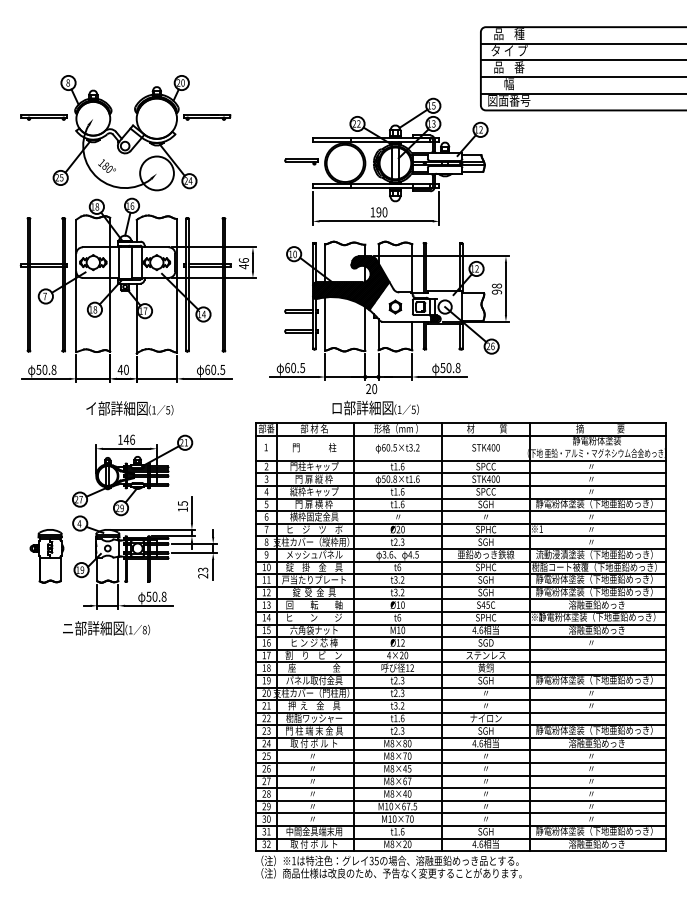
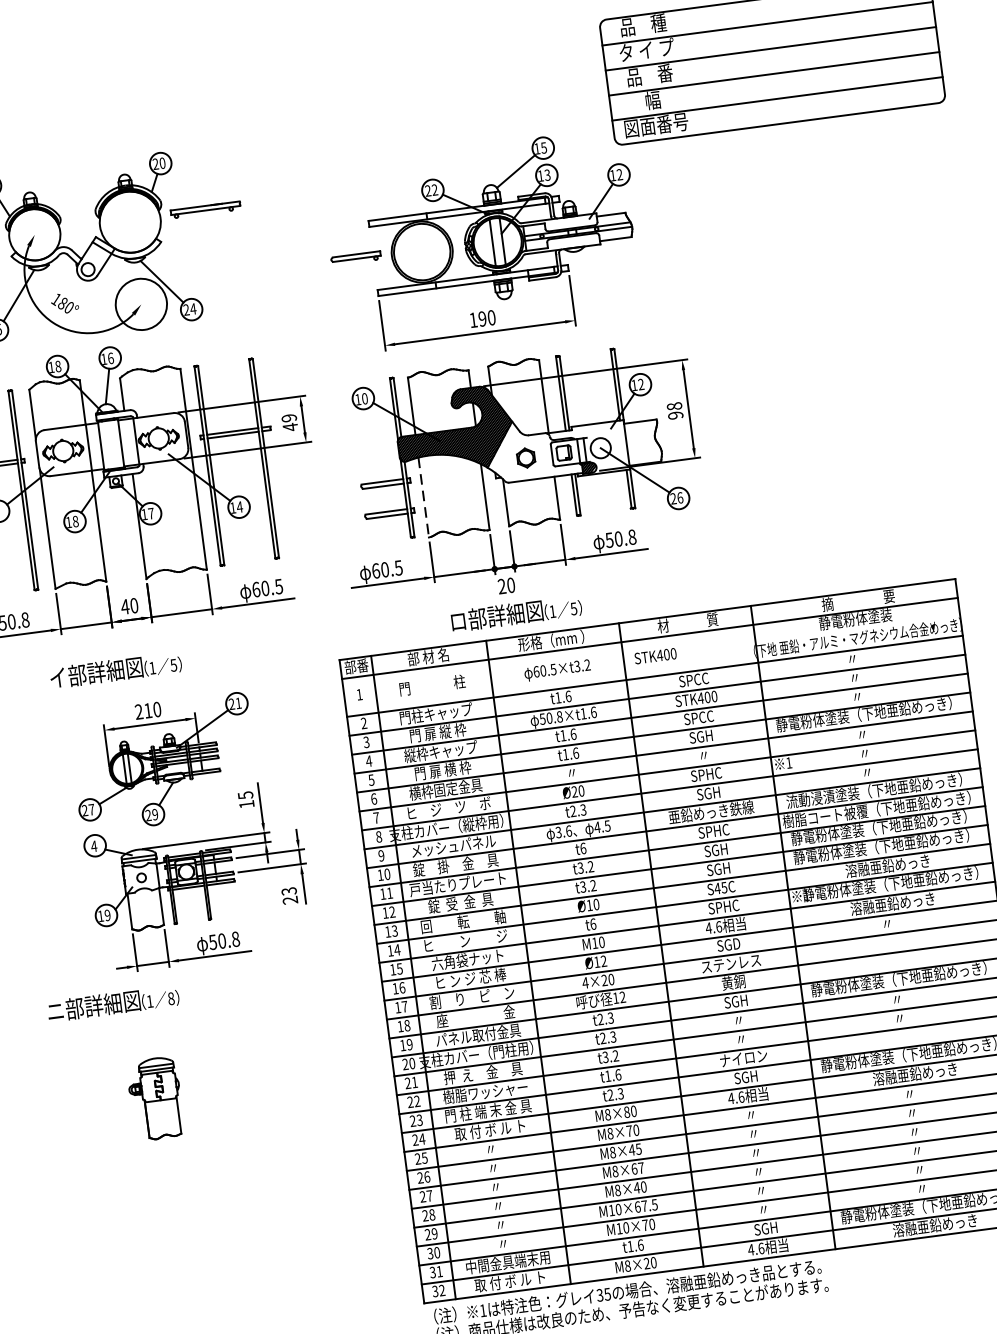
text: (243, 260) -> (288, 418), 46 -> 49
line: (325, 324) -> (424, 498), solid -> dashed
text: (129, 408) -> (115, 670), moved
text: (126, 439) -> (148, 710), 146 -> 210
text: (485, 447) -> (654, 655), moved
part: (46, 556) -> (155, 1099), moved
text: (106, 628) -> (113, 1003), moved

